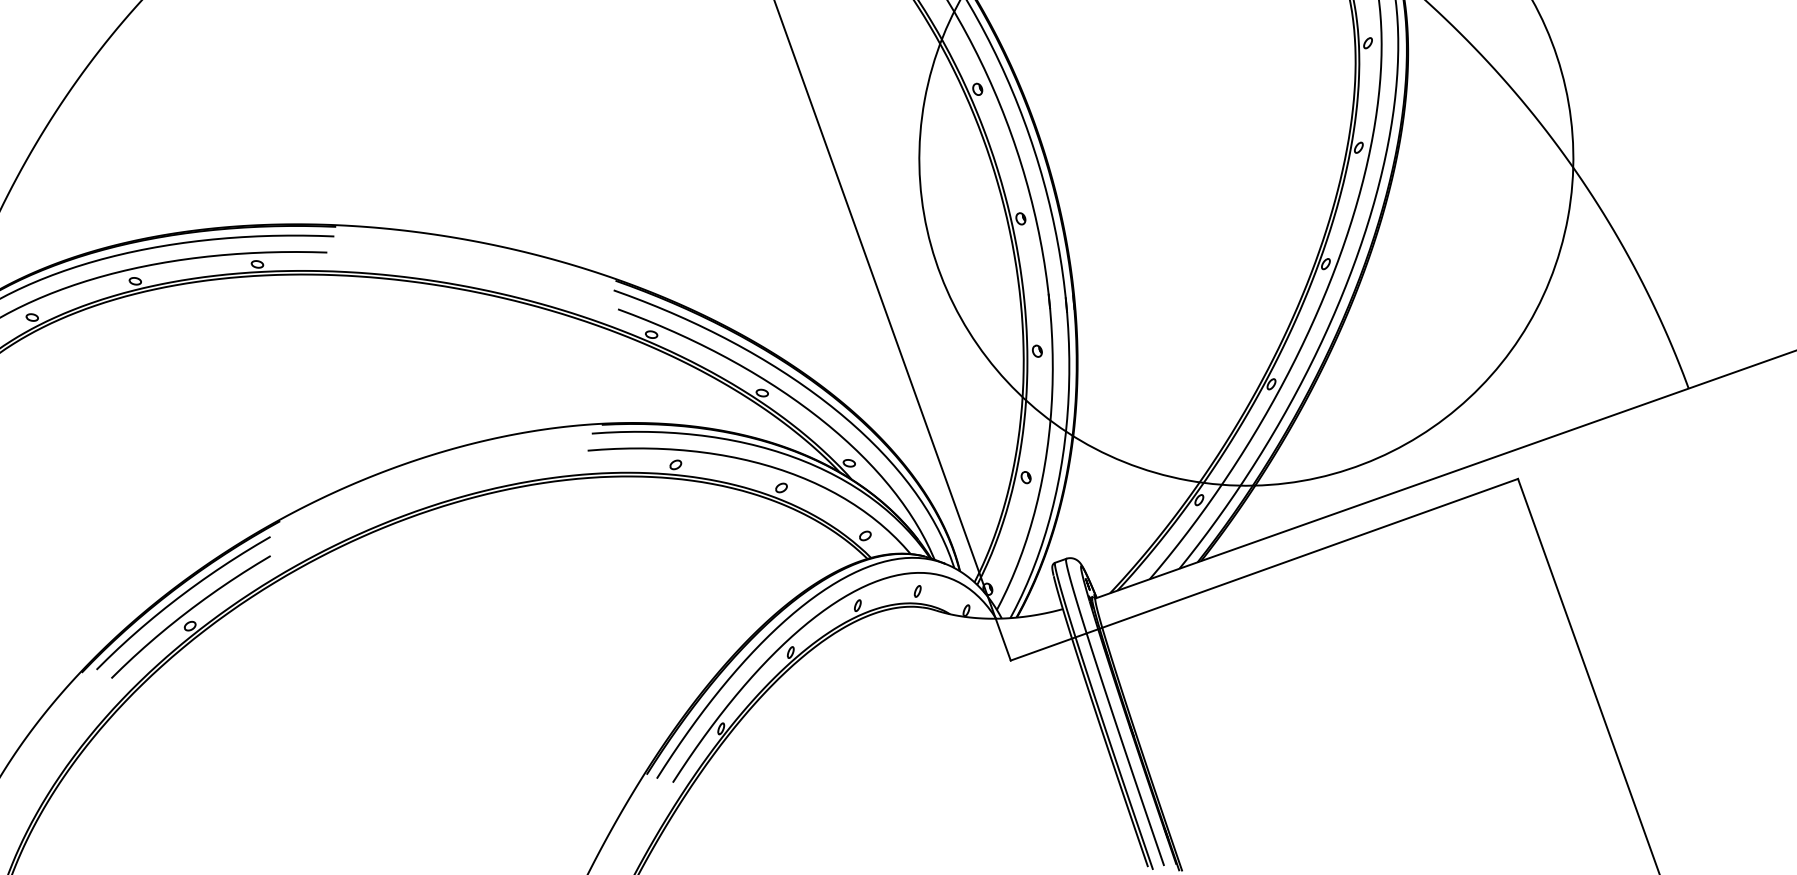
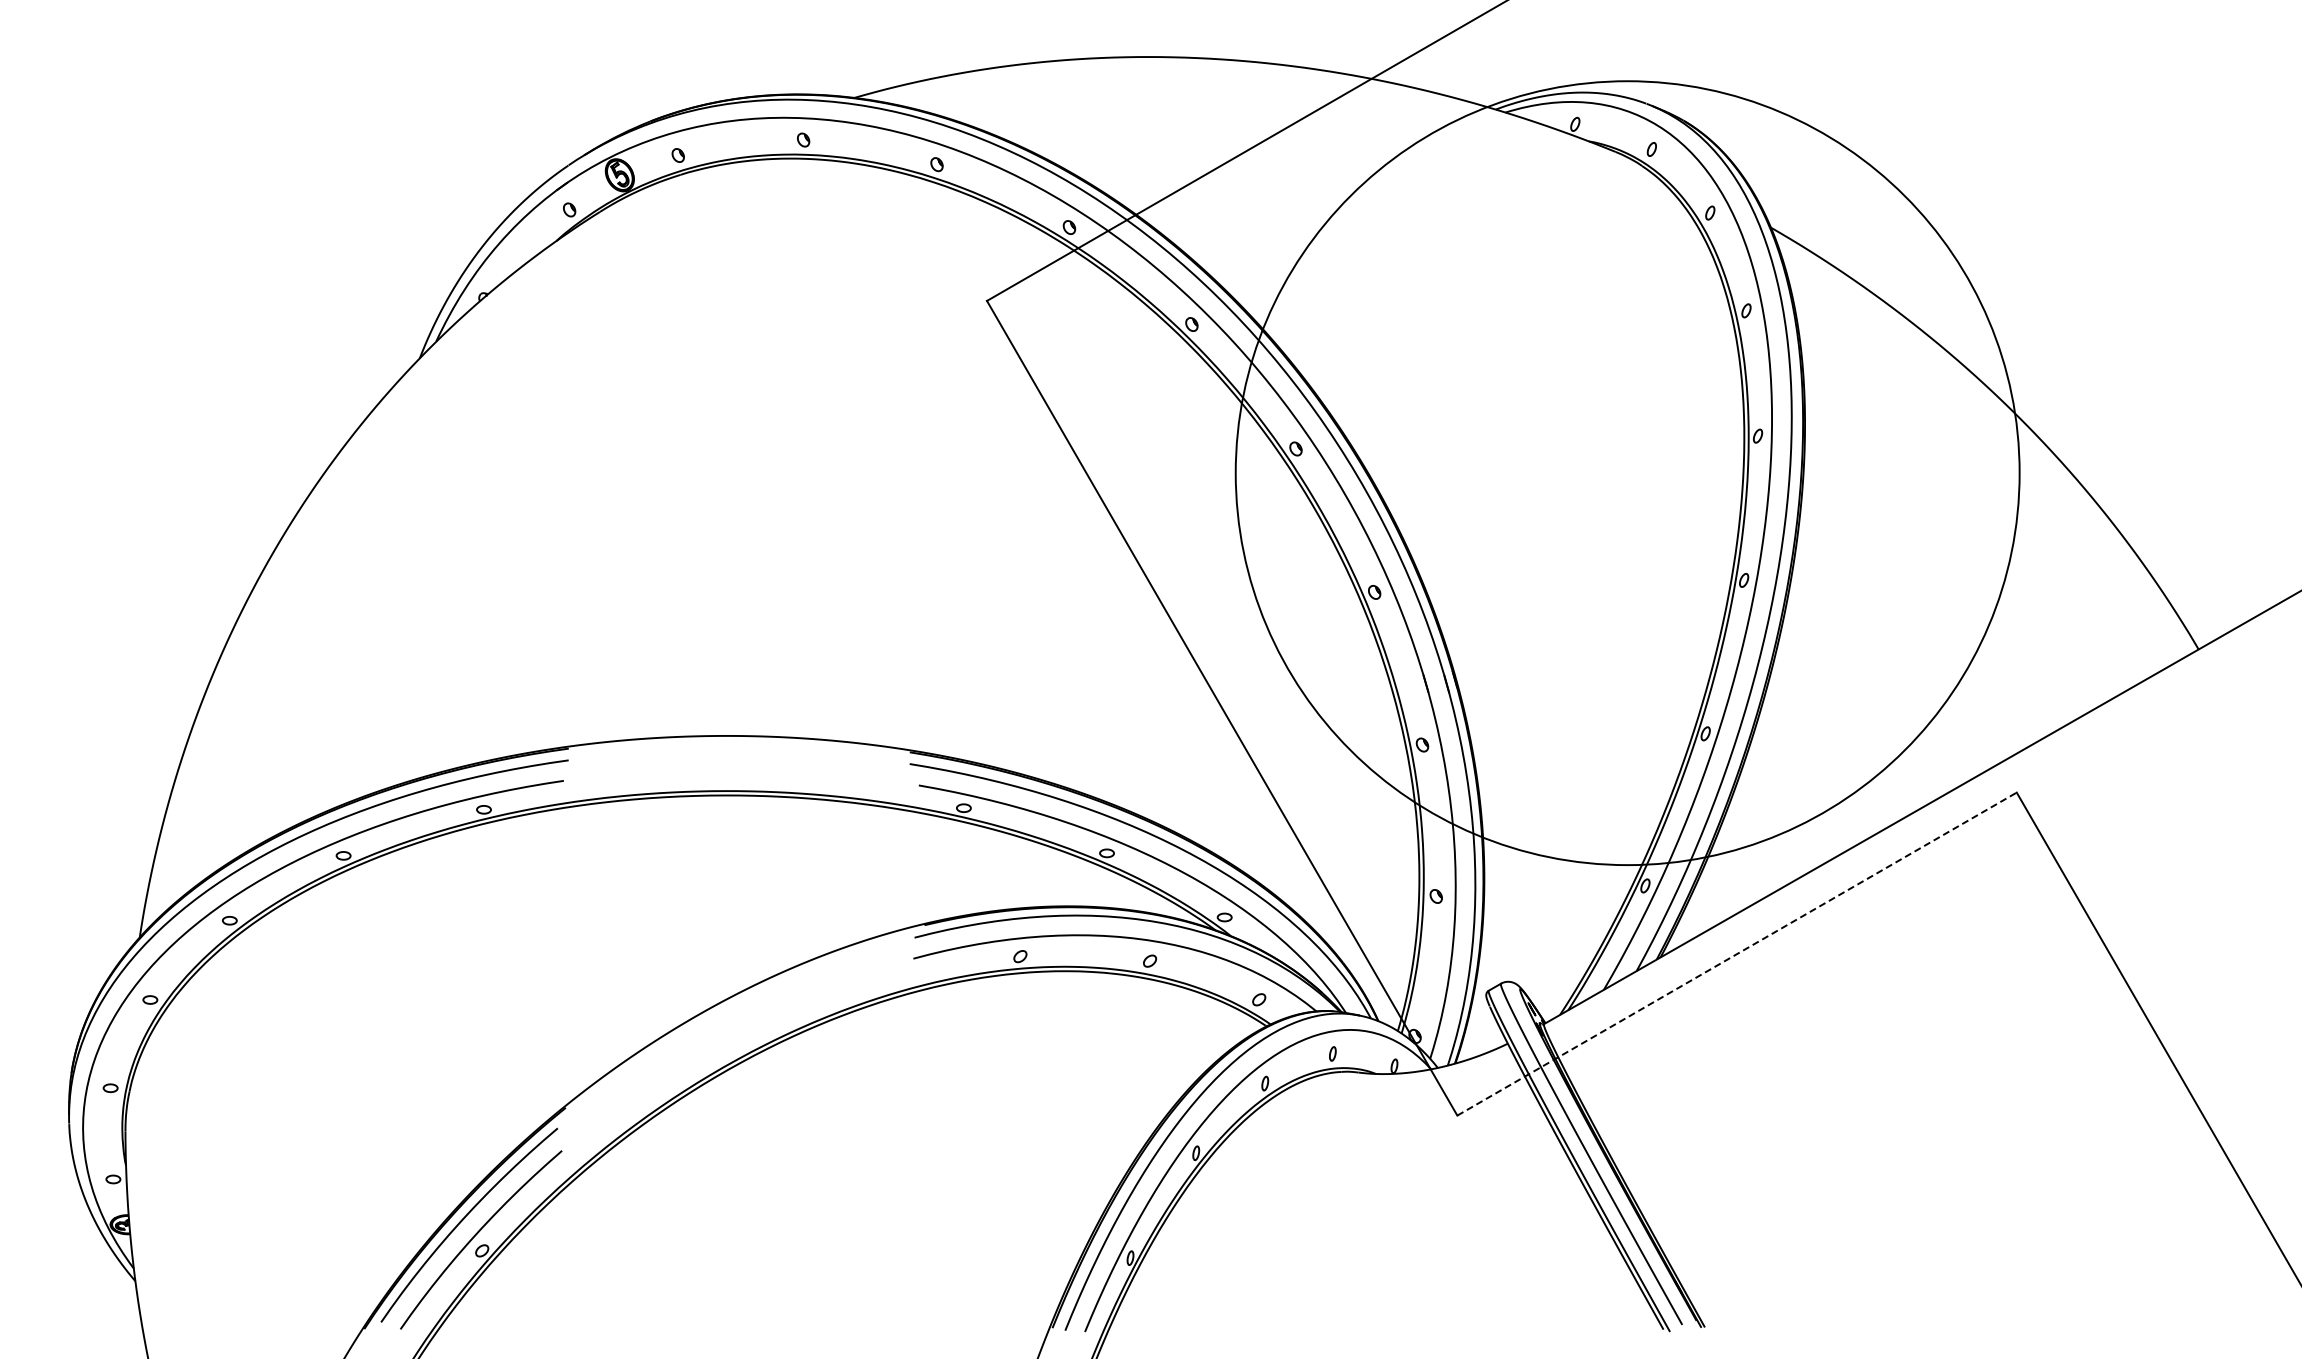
line: (1264, 570) -> (1737, 954), solid -> dashed

